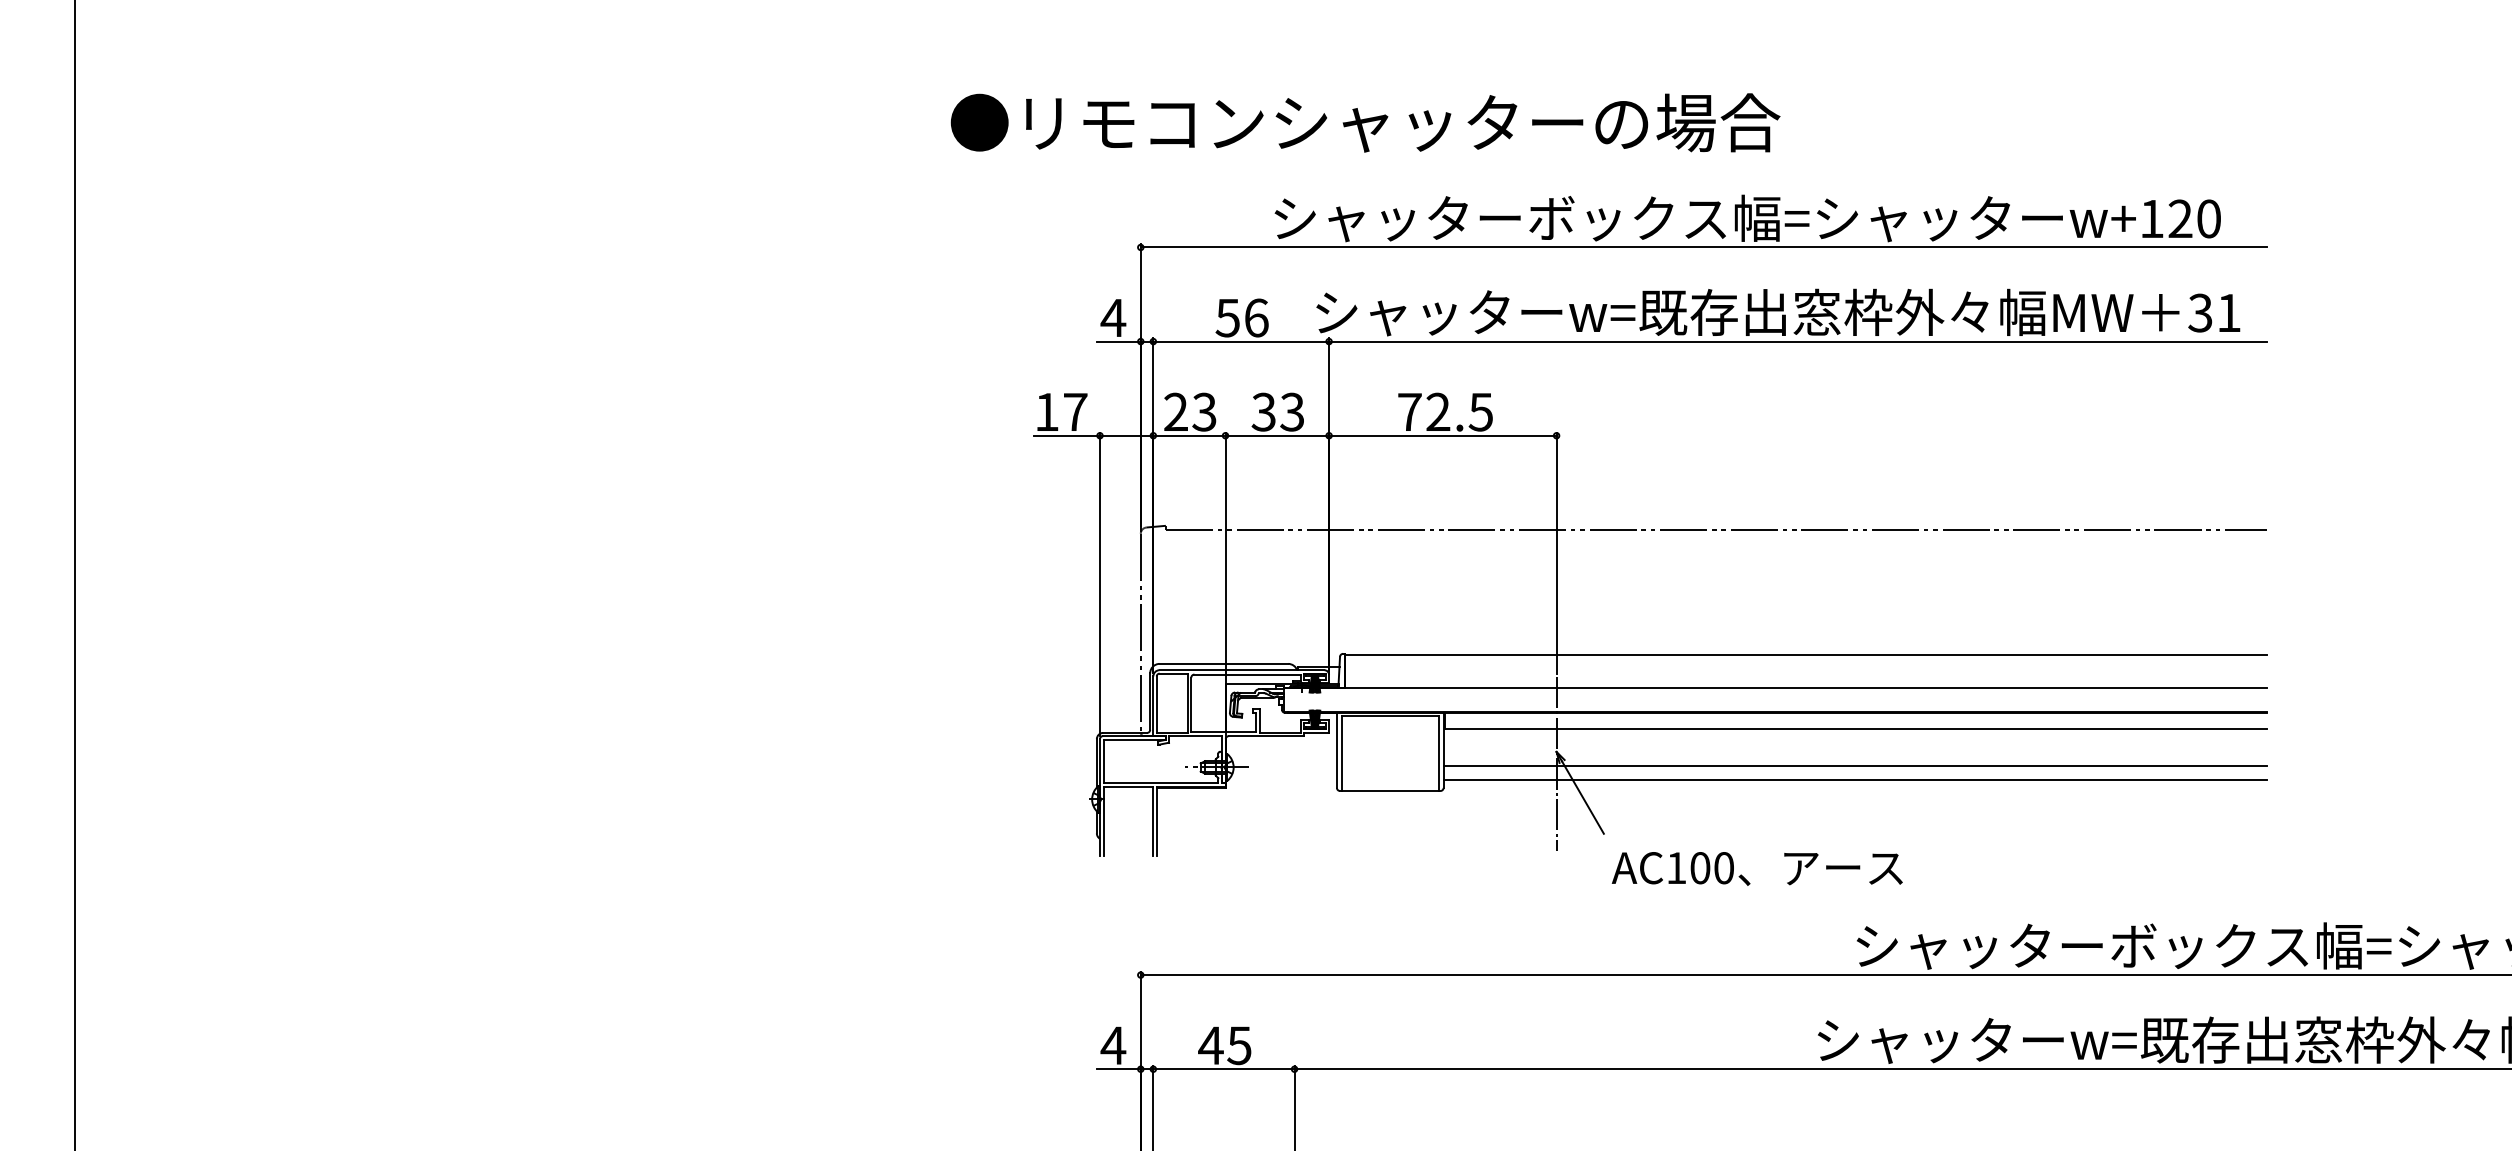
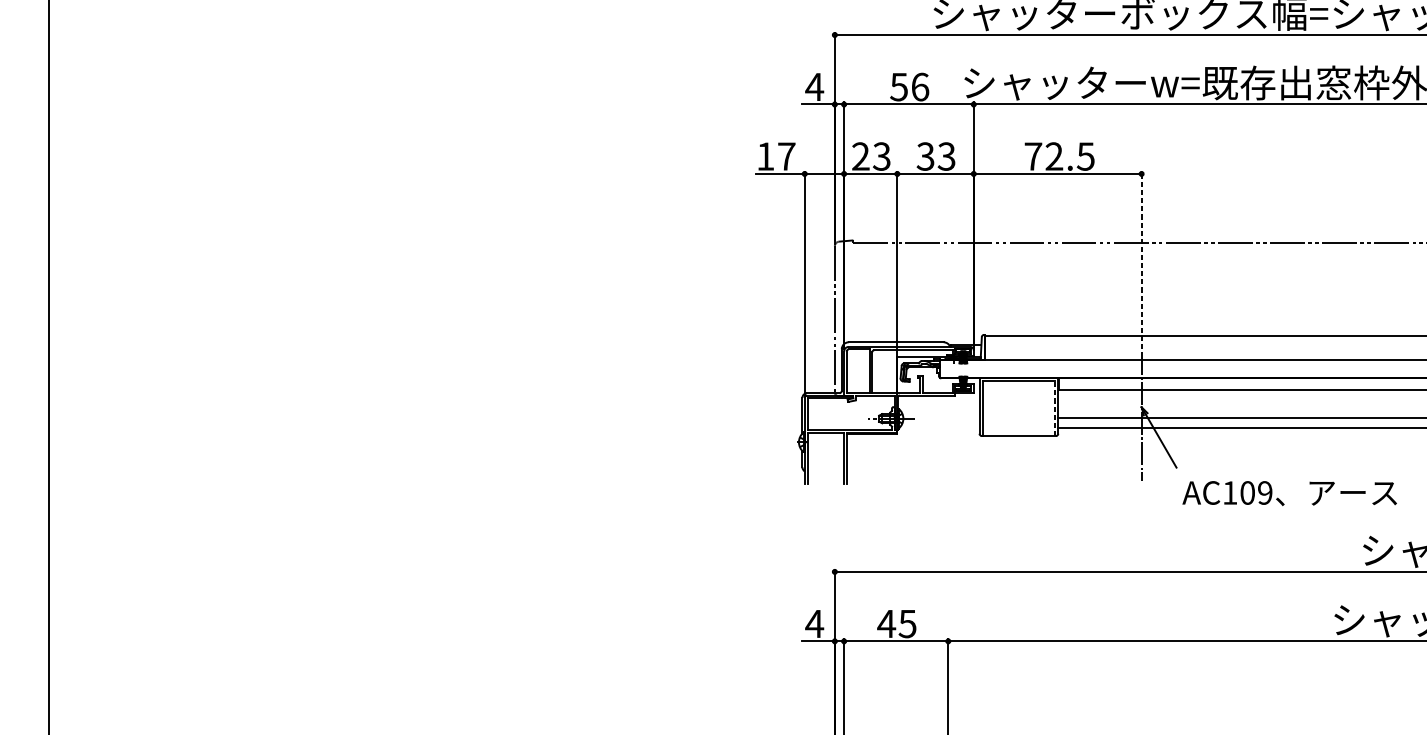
line: (1556, 552) -> (1141, 260), solid -> dashed
line: (1438, 753) -> (1054, 408), solid -> dashed
text: (1723, 868) -> (1264, 493), AC100 -> AC109

